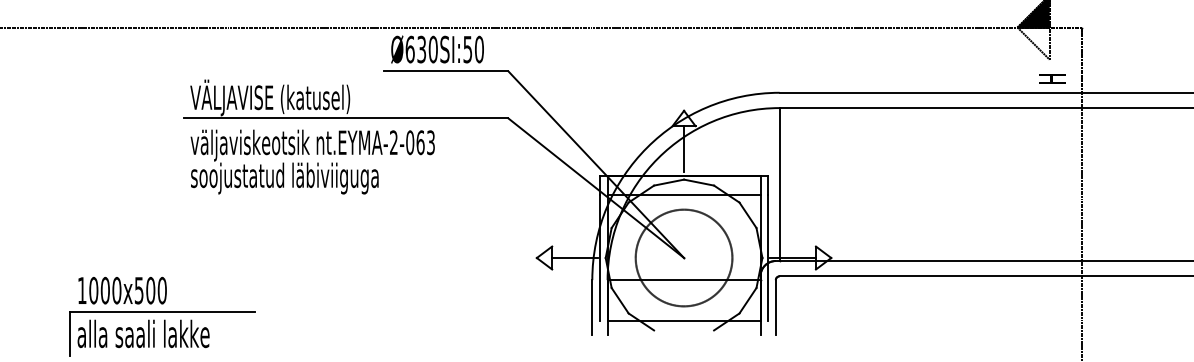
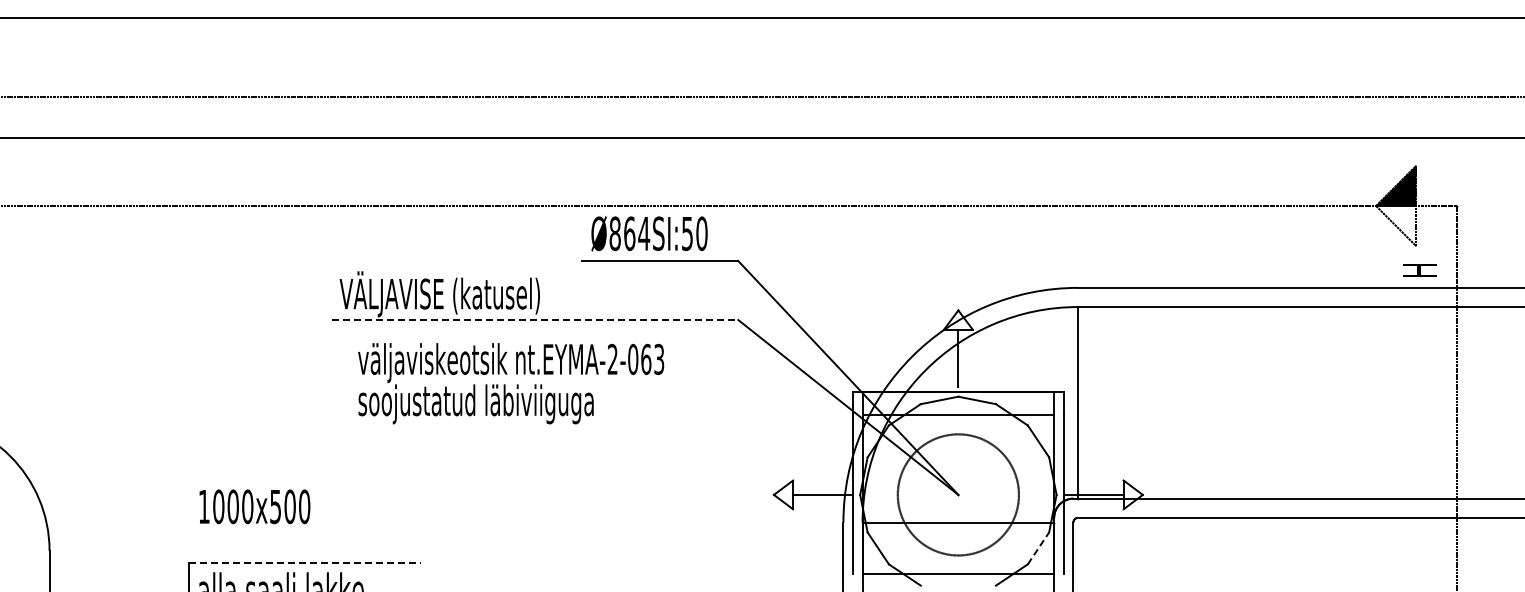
text: (421, 49) -> (629, 233), Ø630SI:50 -> Ø864SI:50
line: (346, 118) -> (535, 320), solid -> dashed
text: (313, 161) -> (511, 383), moved
text: (122, 290) -> (254, 506), moved
line: (748, 300) -> (1038, 548), solid -> dashed
line: (163, 312) -> (305, 563), solid -> dashed

